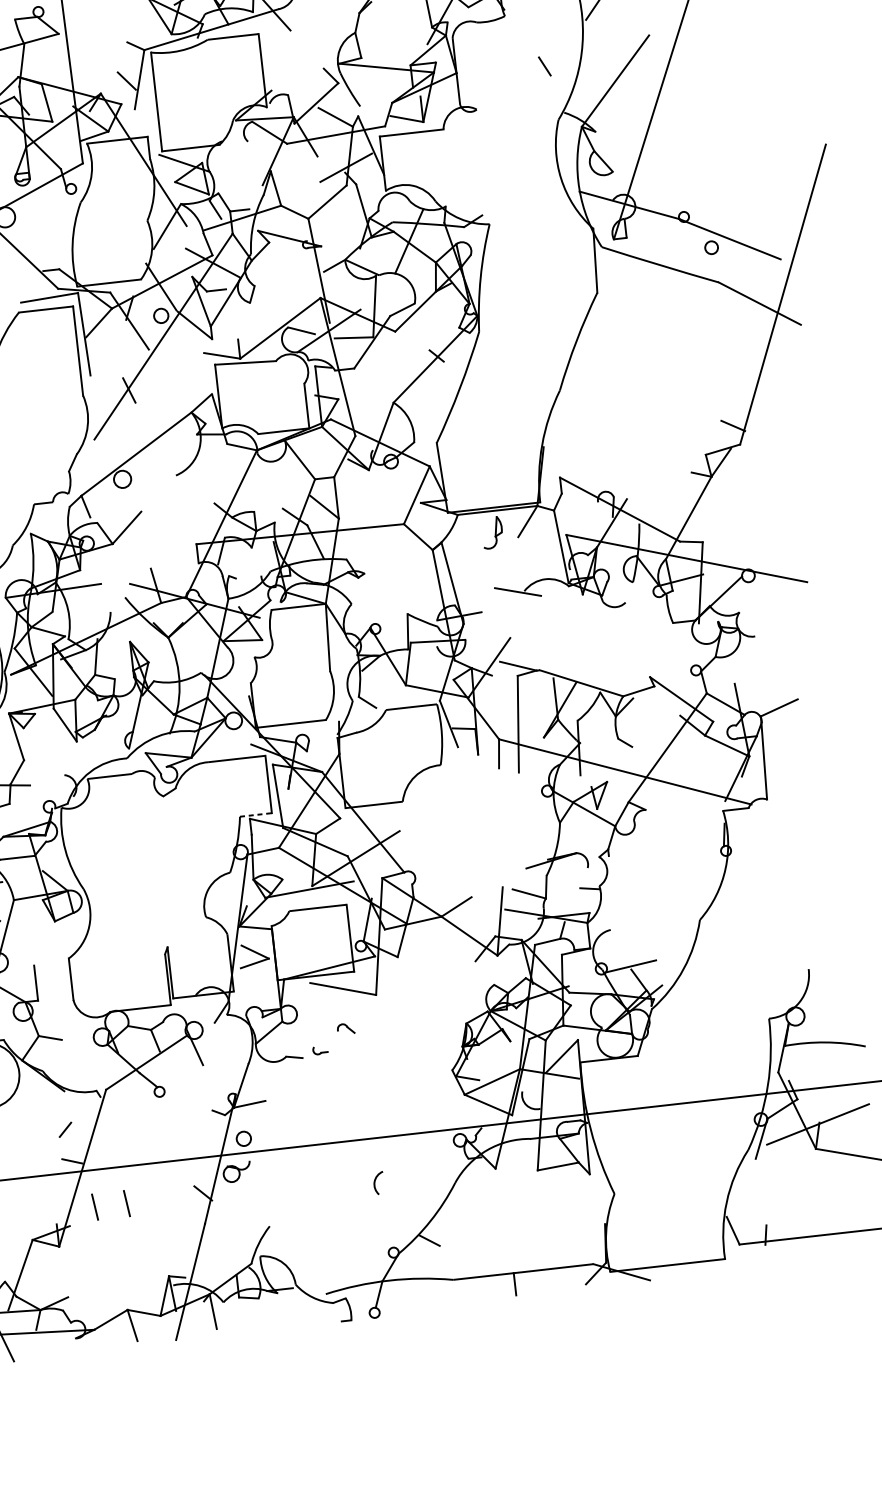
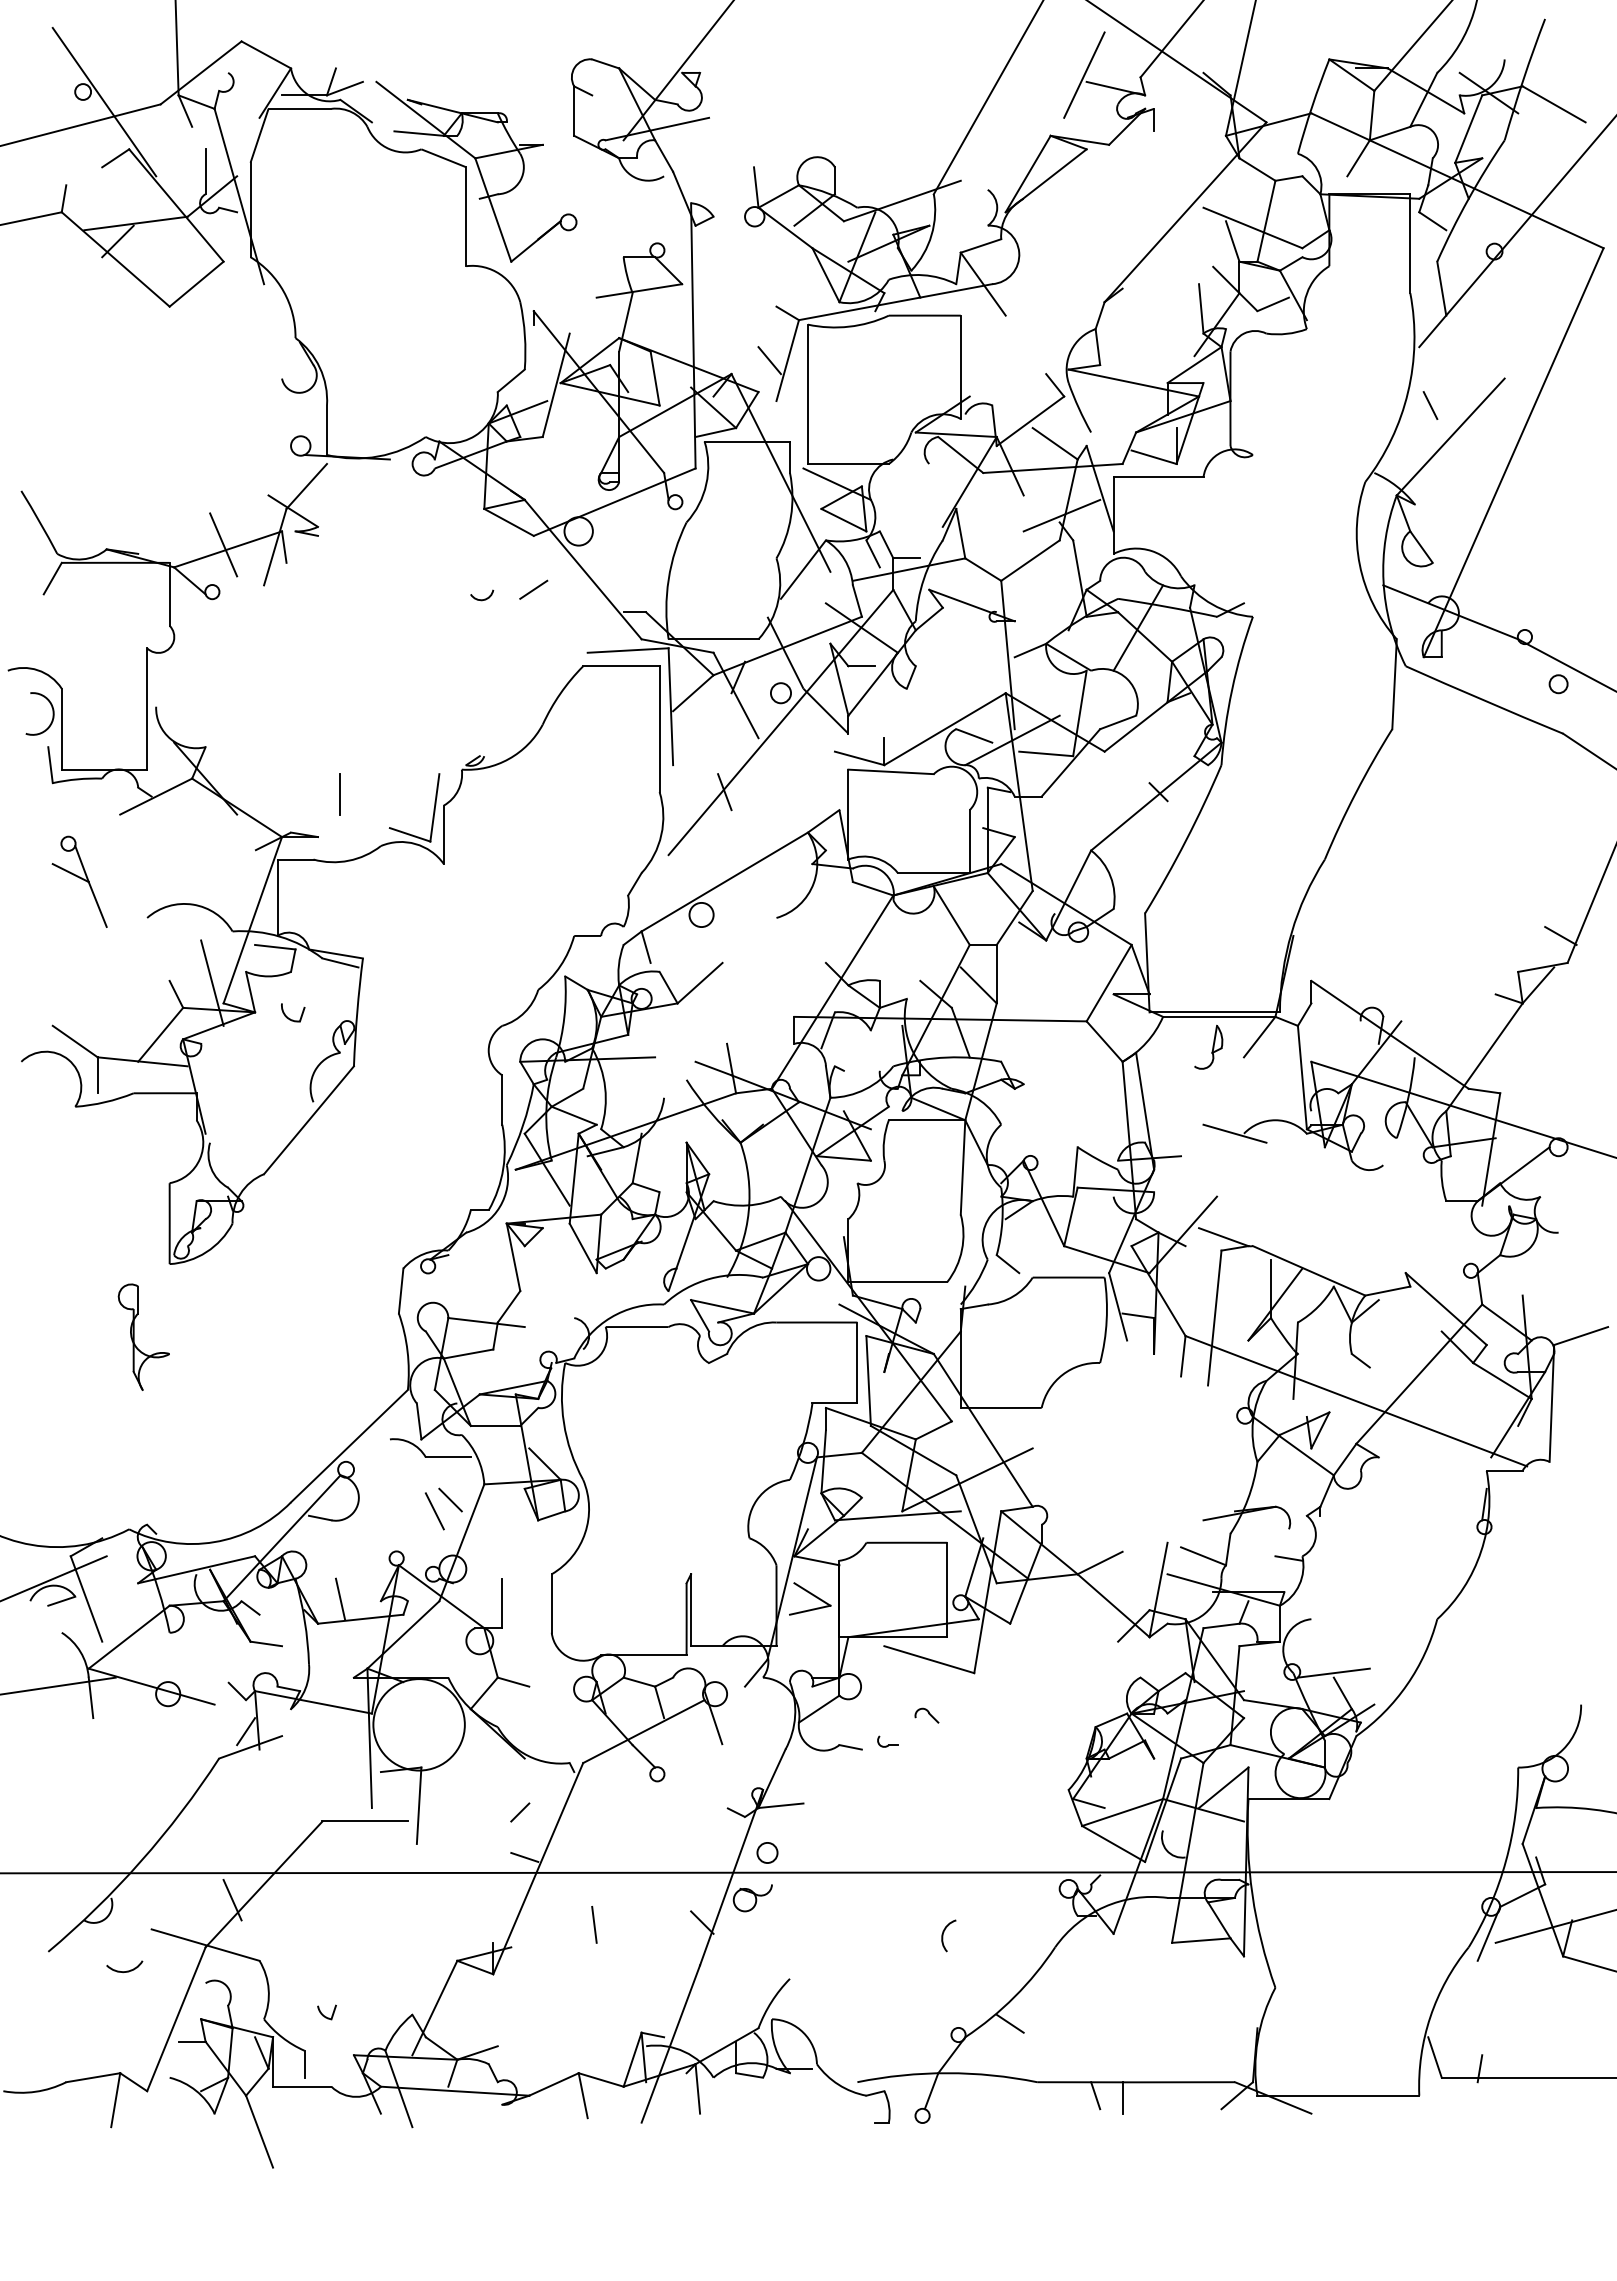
line: (544, 66) -> (1430, 405), moved
line: (256, 814) -> (835, 1403), dashed -> solid
line: (95, 1206) -> (549, 1924), removed
line: (495, 1284) -> (1095, 2095), added

